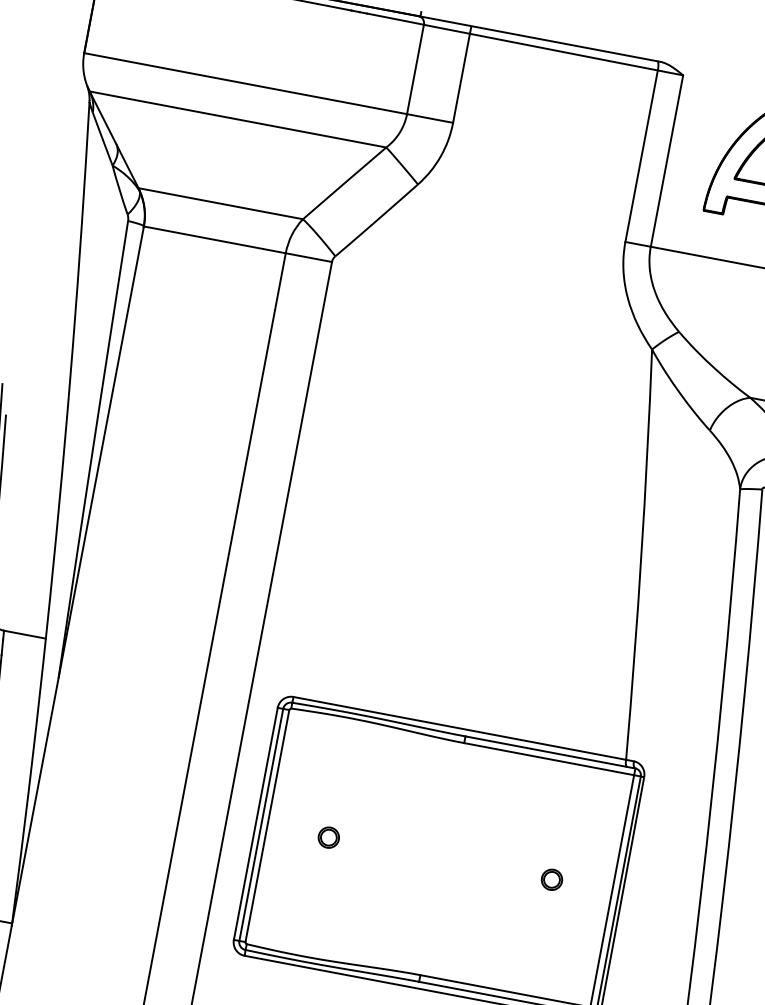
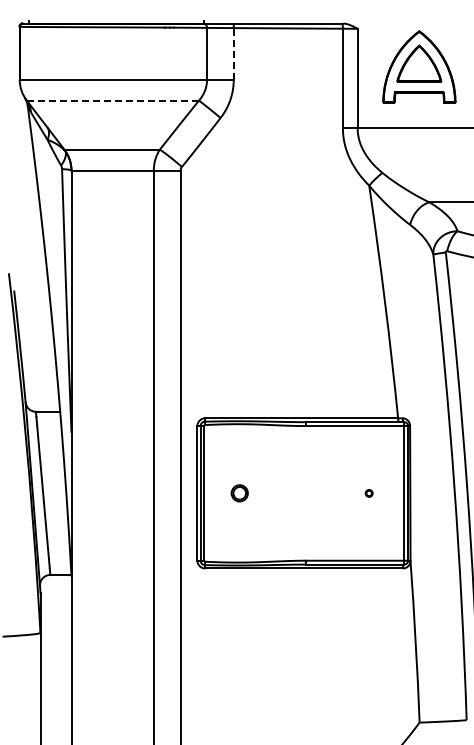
line: (461, 77) -> (233, 53), solid -> dashed
line: (237, 119) -> (112, 100), solid -> dashed
part: (328, 837) -> (239, 493), size x1.4
part: (550, 879) -> (368, 493), size x0.6

